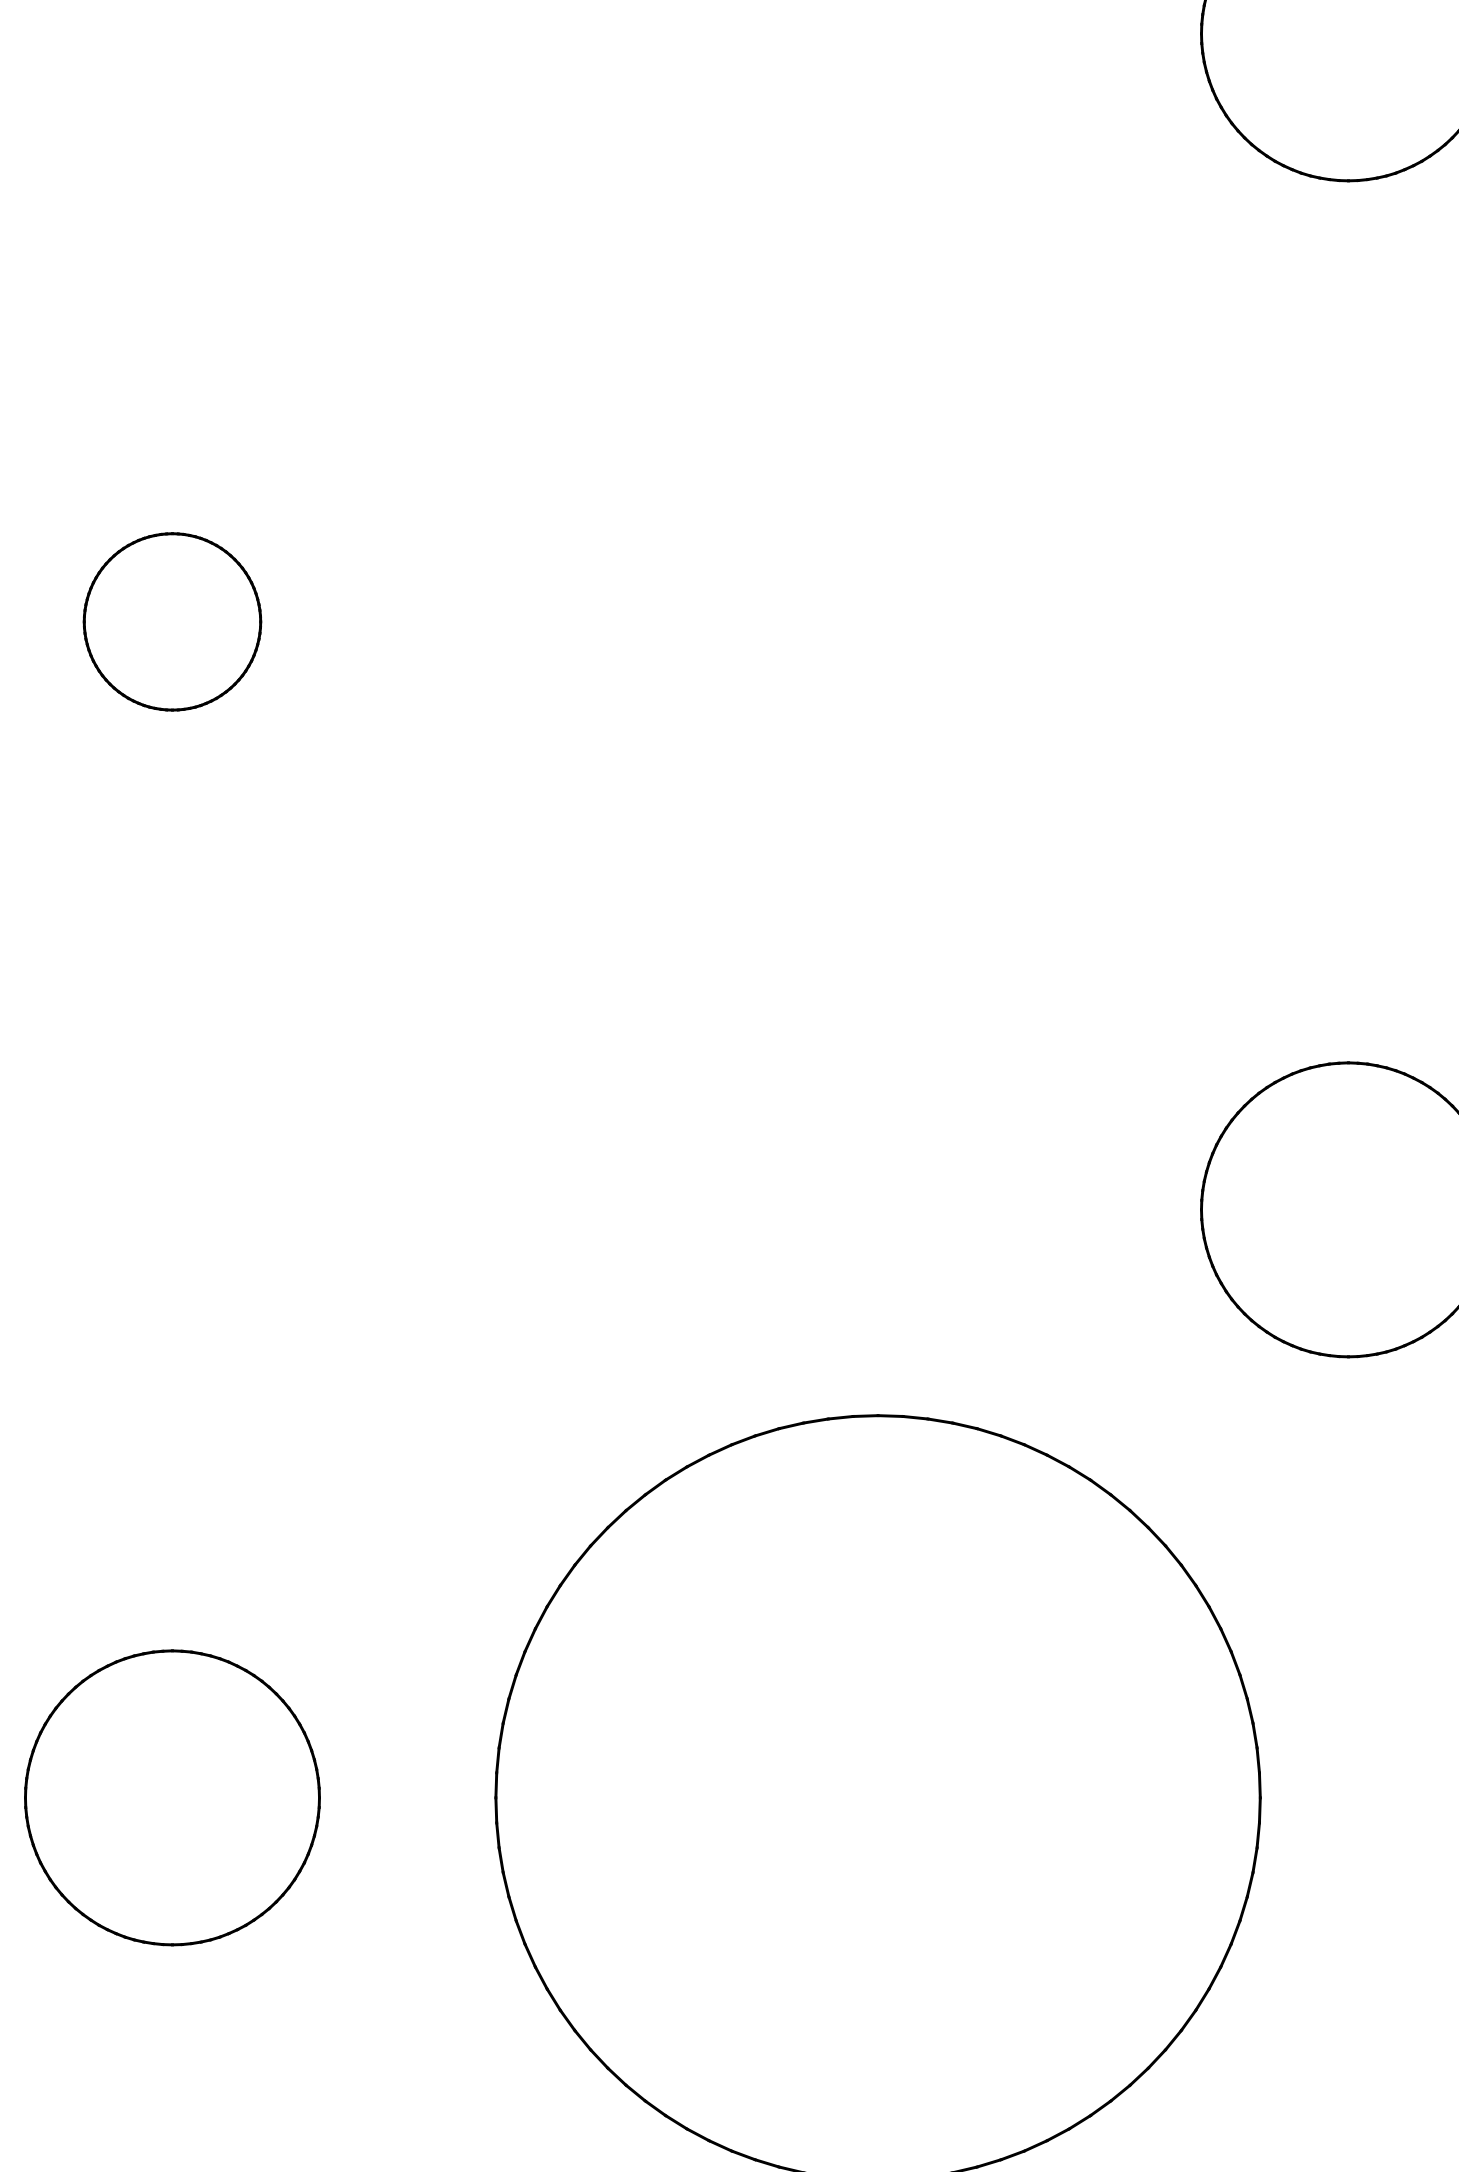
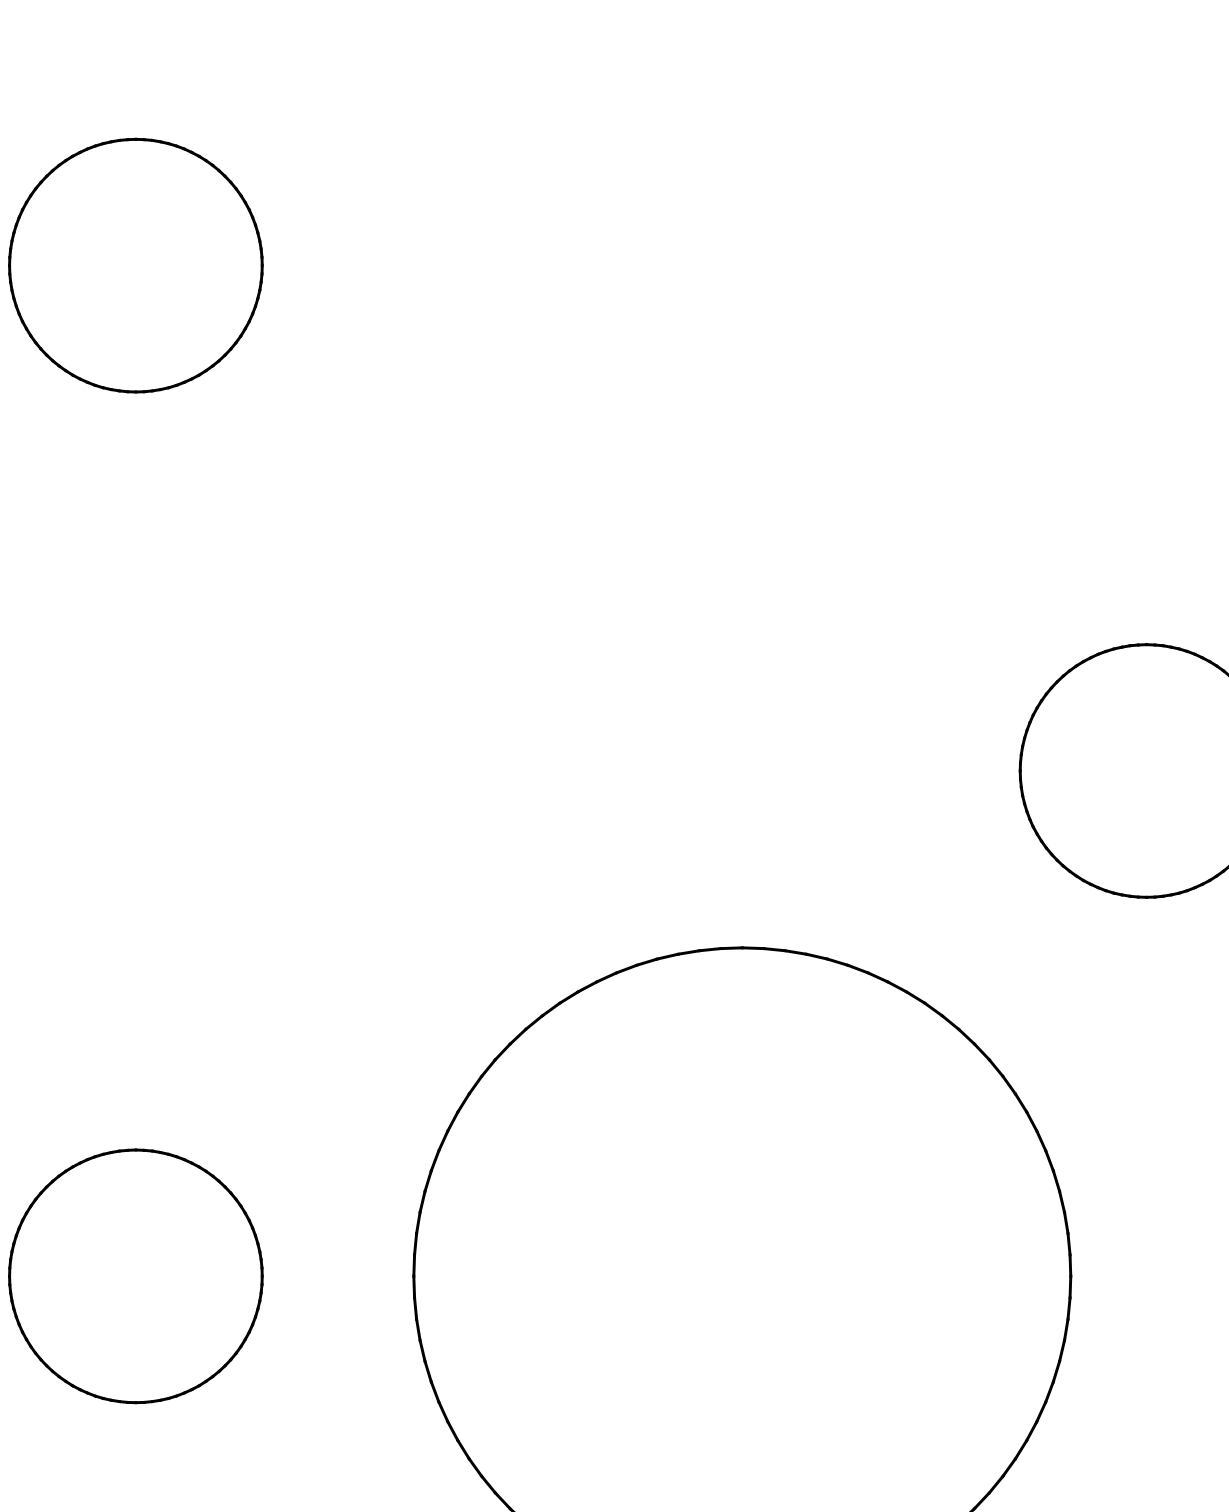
part: (172, 621) -> (135, 265), size x1.67

